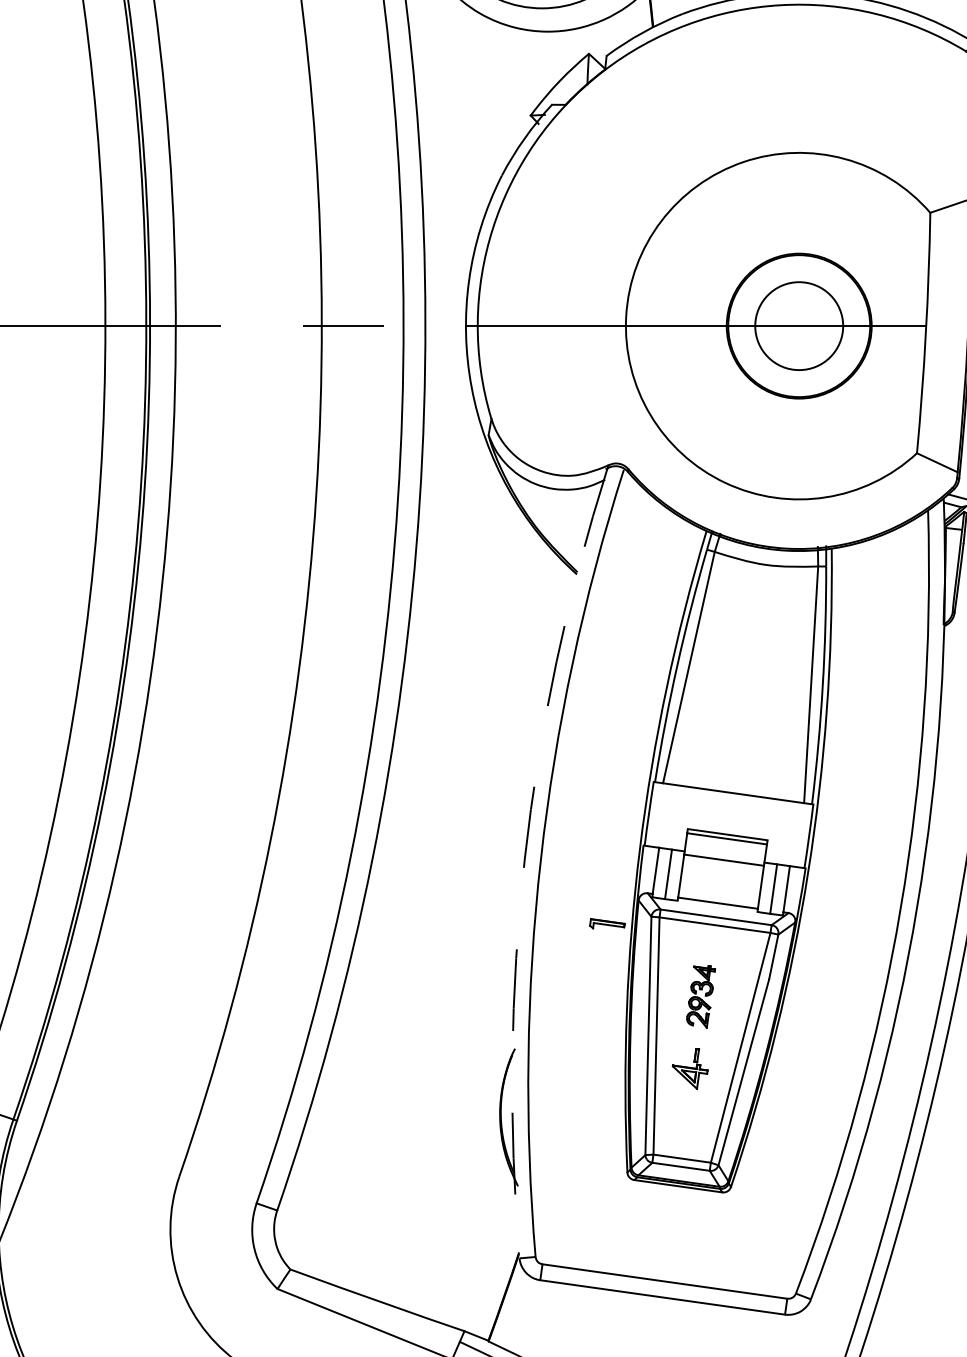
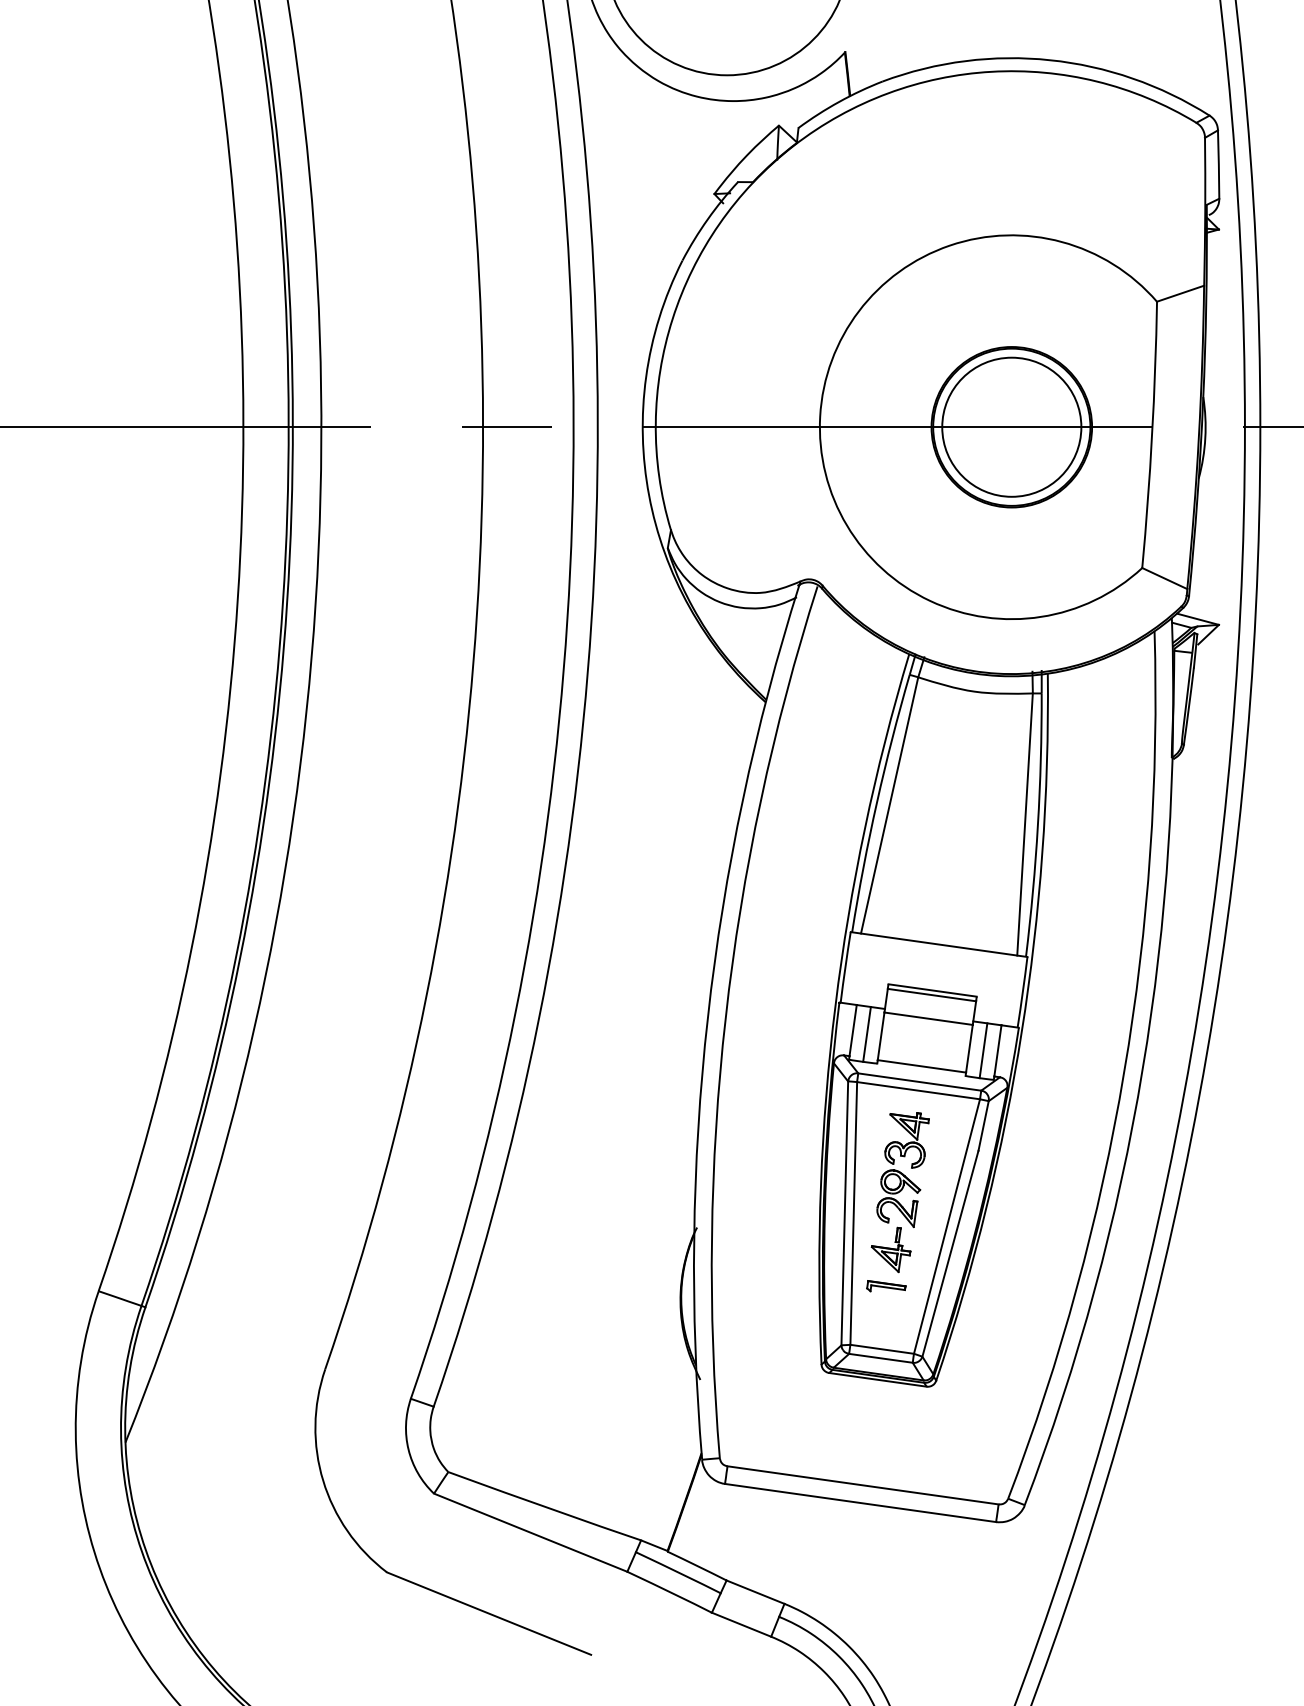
circle: (798, 325) -> (1011, 426), size x1.43
arc: (524, 859) -> (707, 1017), dashed -> solid
part: (607, 924) -> (886, 1286), moved
part: (700, 997) -> (902, 1170), size x1.67

